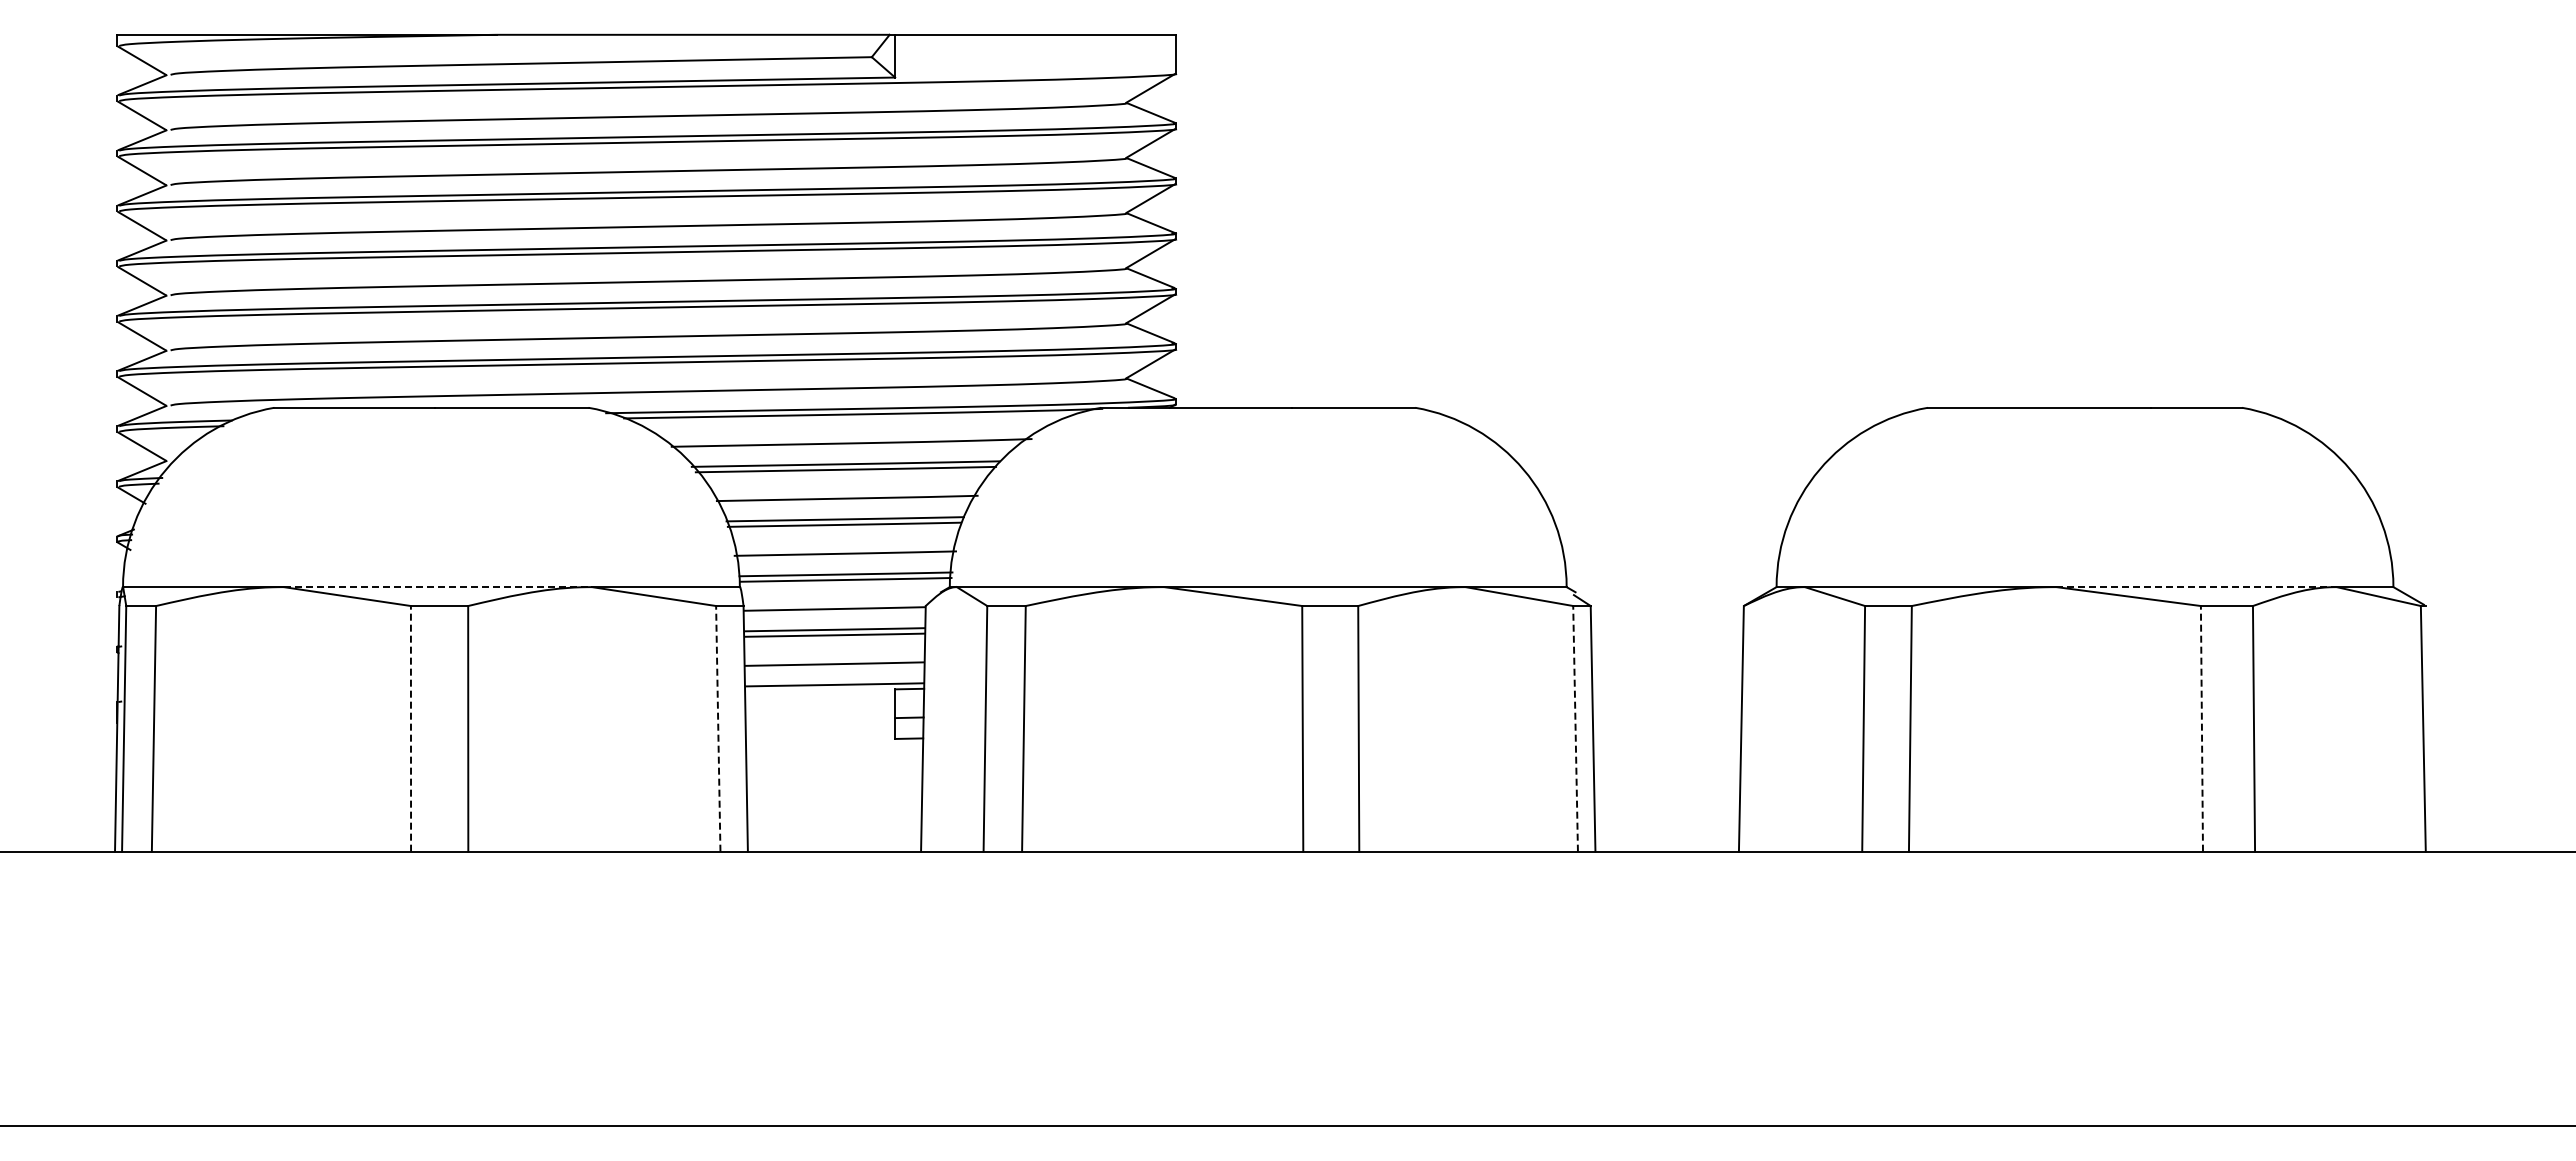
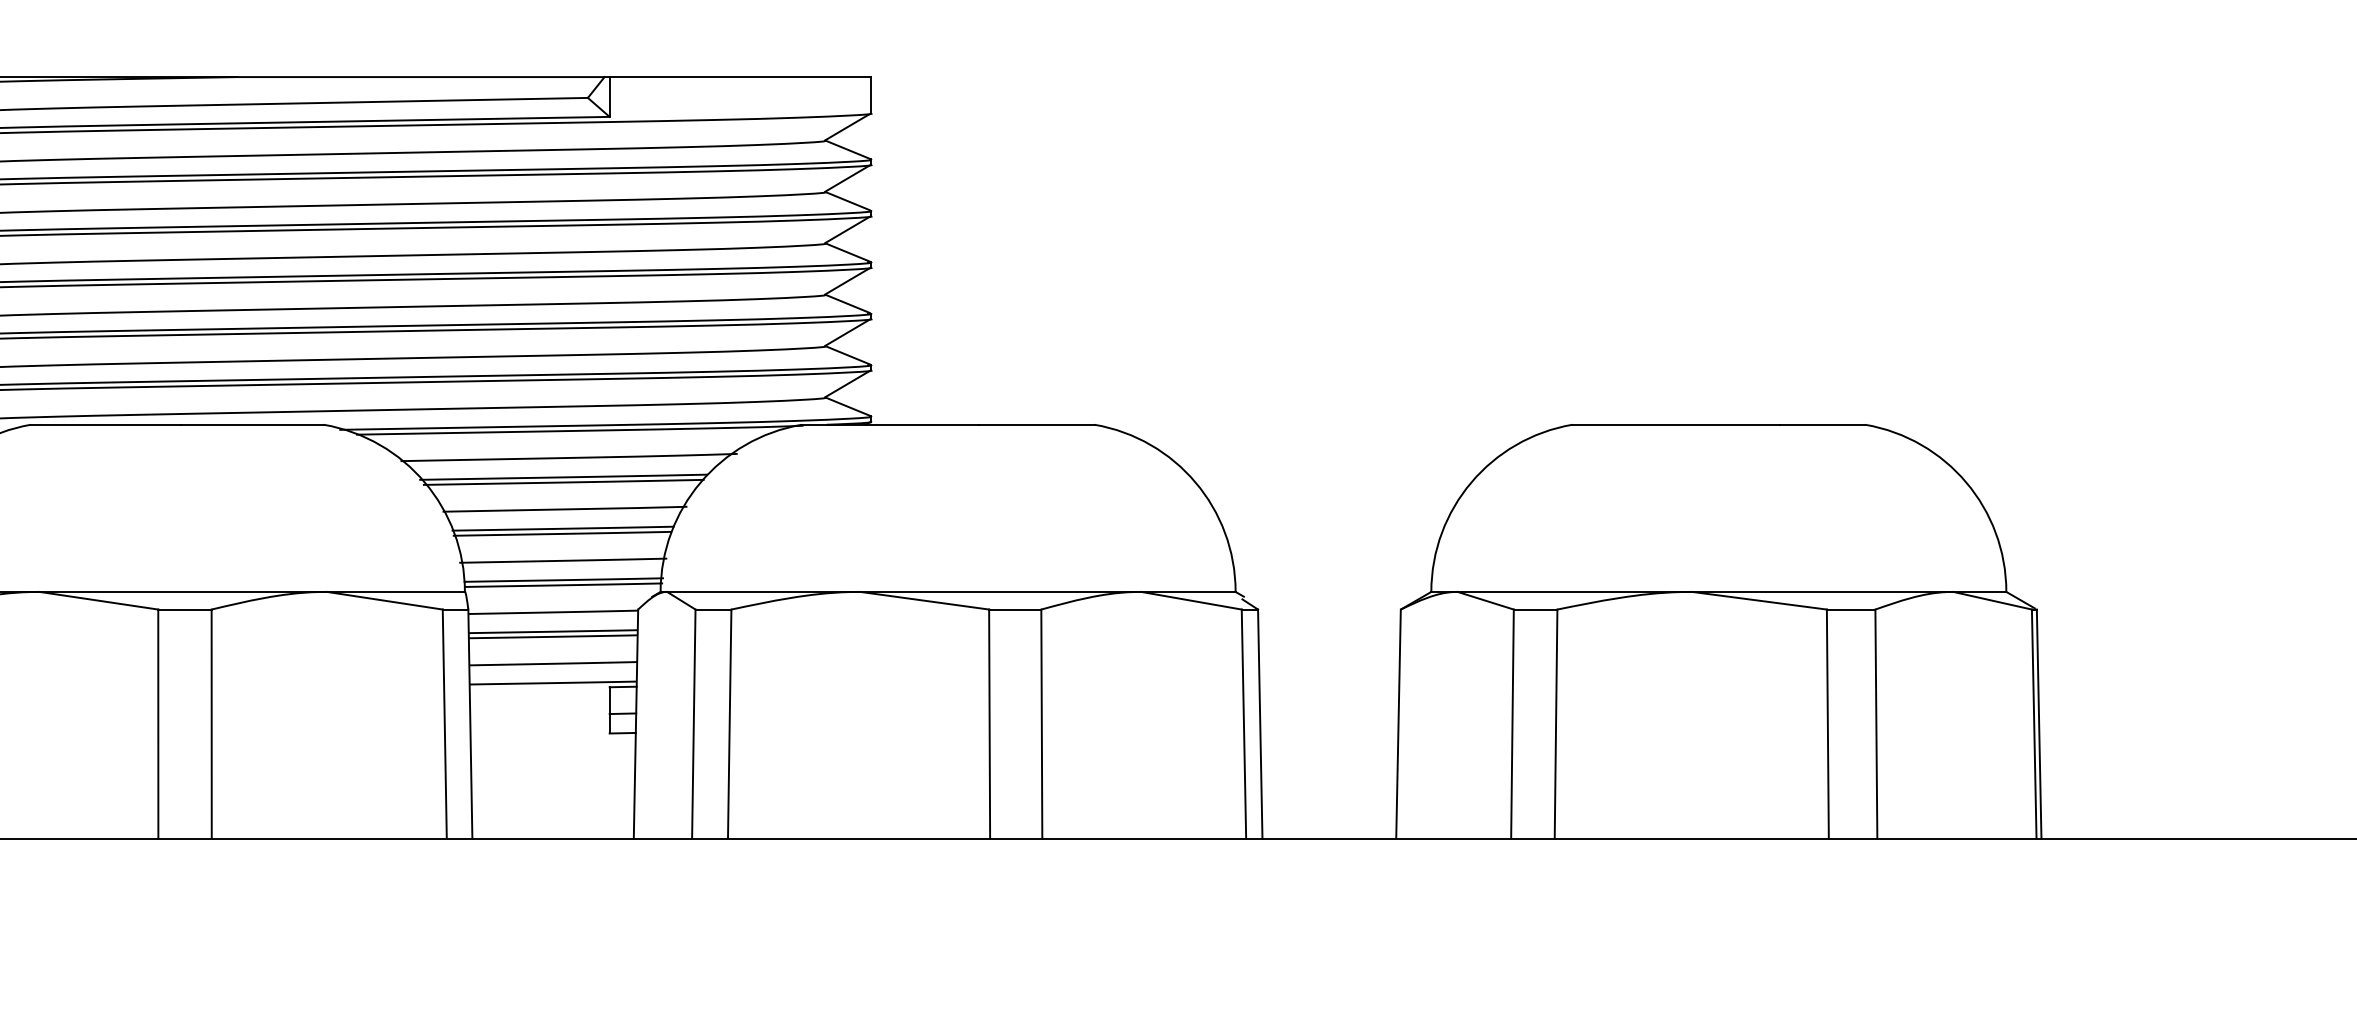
line: (438, 587) -> (183, 592), dashed -> solid
line: (2197, 587) -> (1823, 592), dashed -> solid
line: (410, 728) -> (157, 723), dashed -> solid
line: (718, 728) -> (444, 723), dashed -> solid
line: (1575, 728) -> (1243, 723), dashed -> solid
line: (2201, 728) -> (1827, 723), dashed -> solid
line: (2428, 728) -> (2039, 723), added

